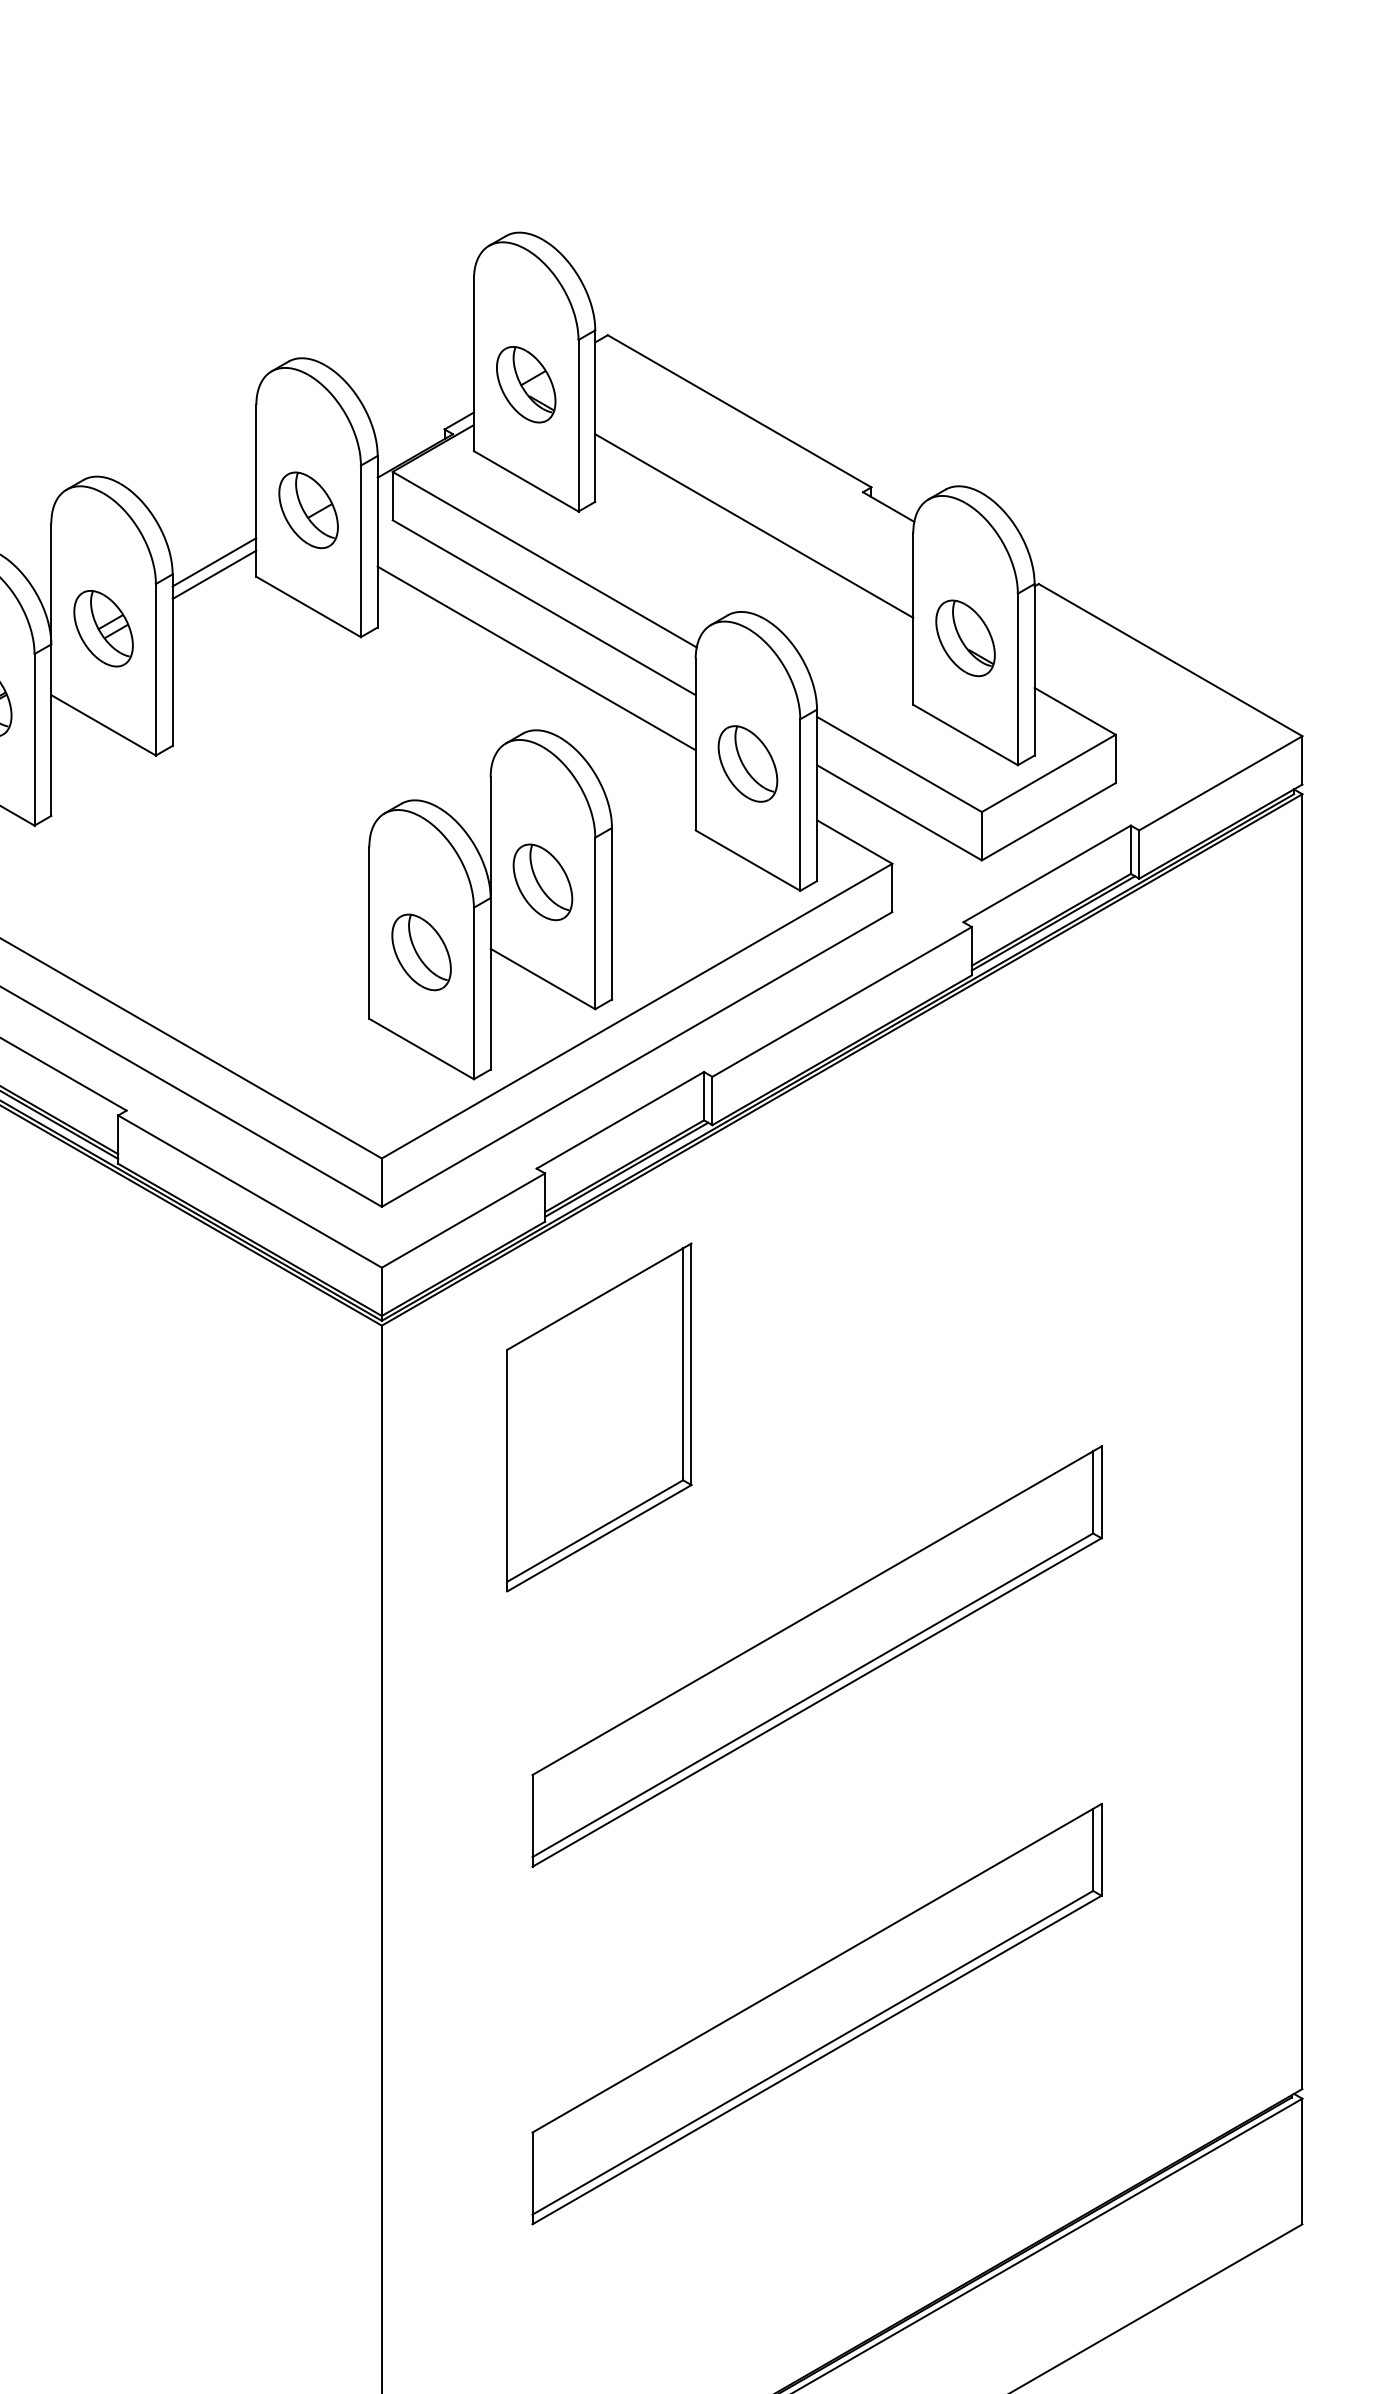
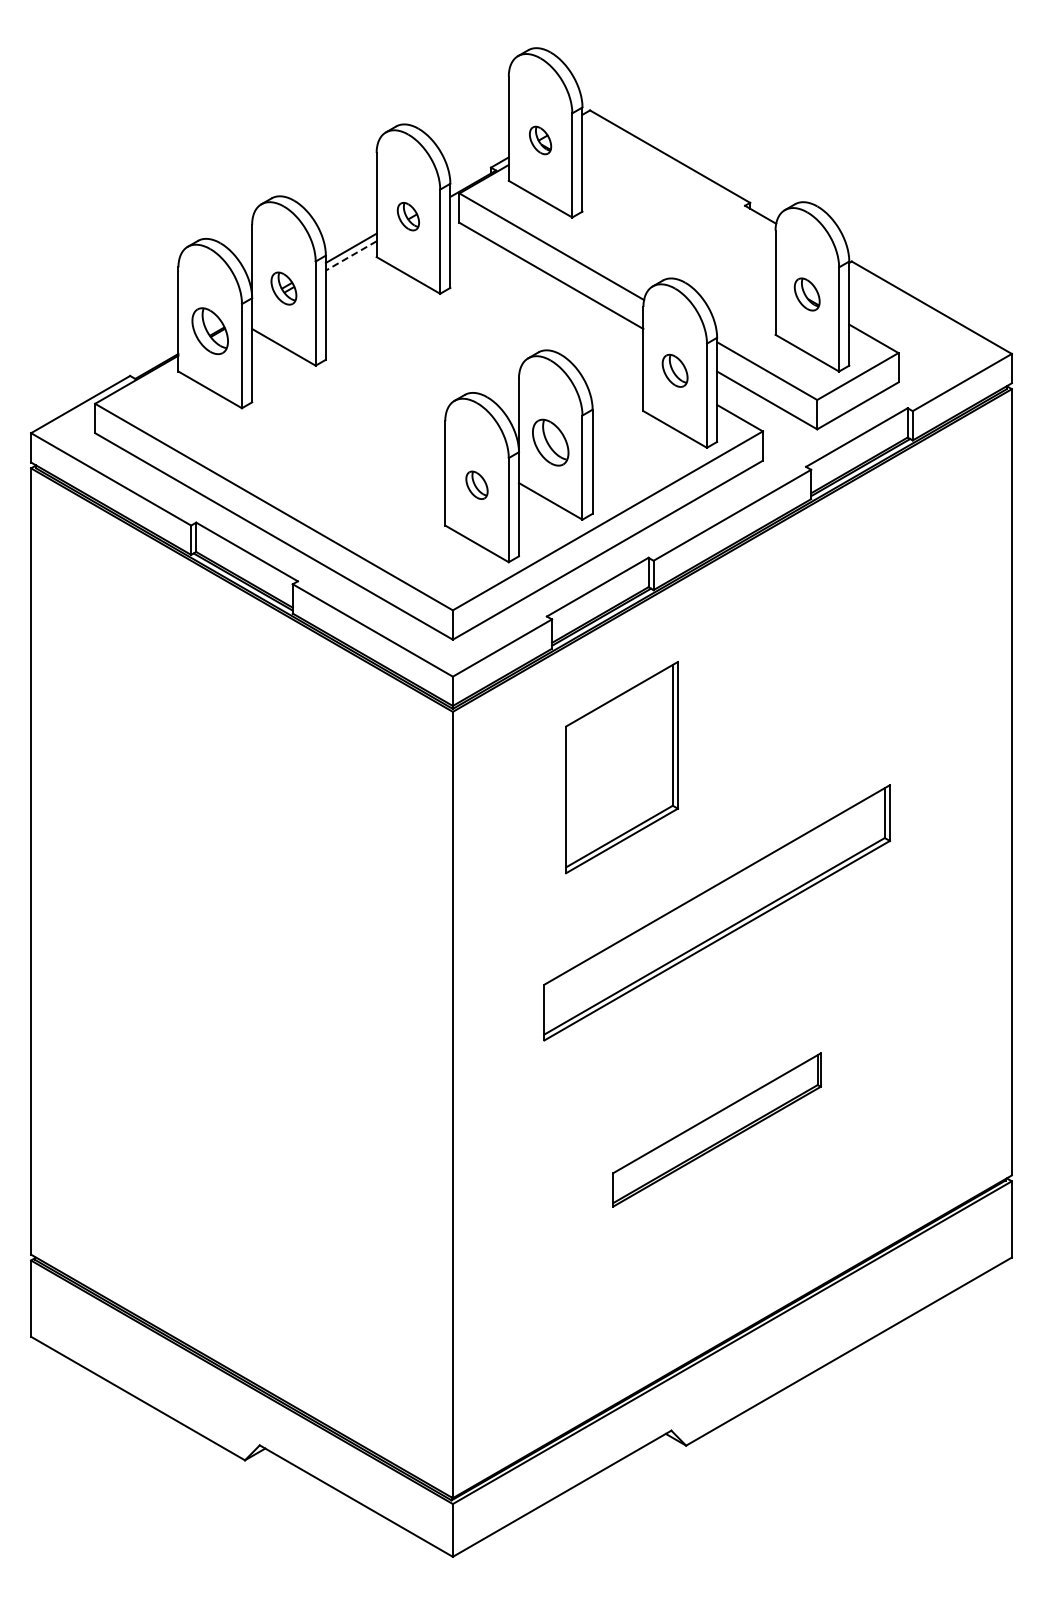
part: (526, 384) -> (540, 140), size x0.6
part: (308, 509) -> (408, 216), size x0.6
line: (753, 526) -> (678, 226), removed
line: (213, 575) -> (350, 256), solid -> dashed
part: (102, 628) -> (283, 288), size x0.7
part: (964, 638) -> (806, 294), size x0.7
line: (536, 658) -> (546, 306), removed
part: (746, 763) -> (674, 370), size x0.7
part: (420, 952) -> (476, 485), size x0.6
part: (598, 1417) -> (621, 767), moved
part: (815, 2013) -> (716, 1129), size x0.6

